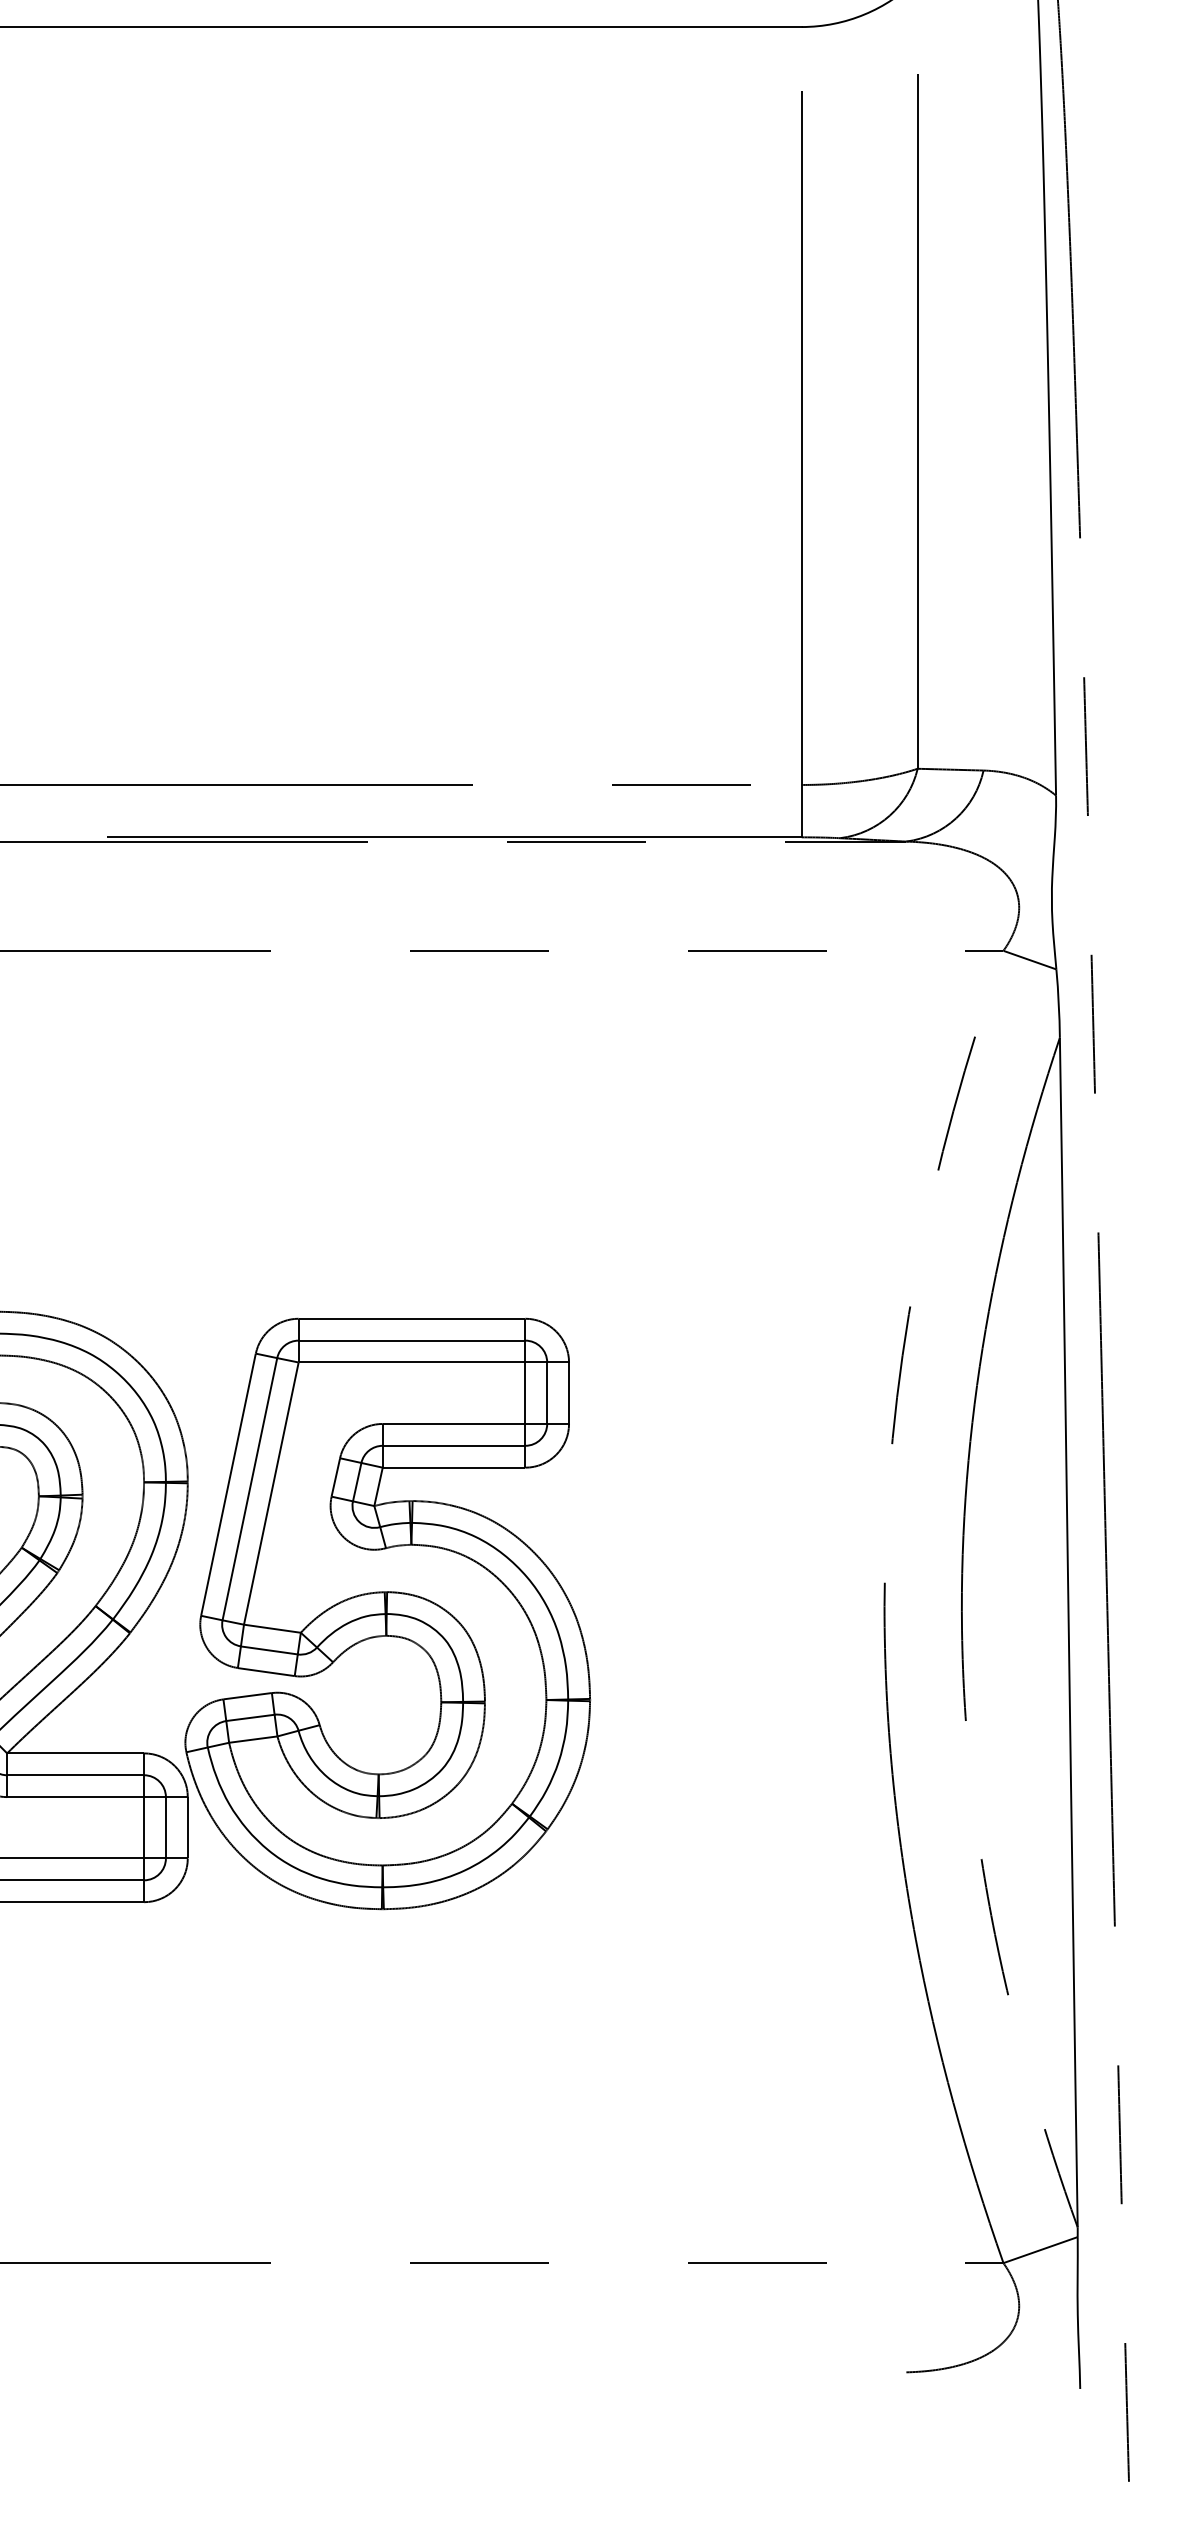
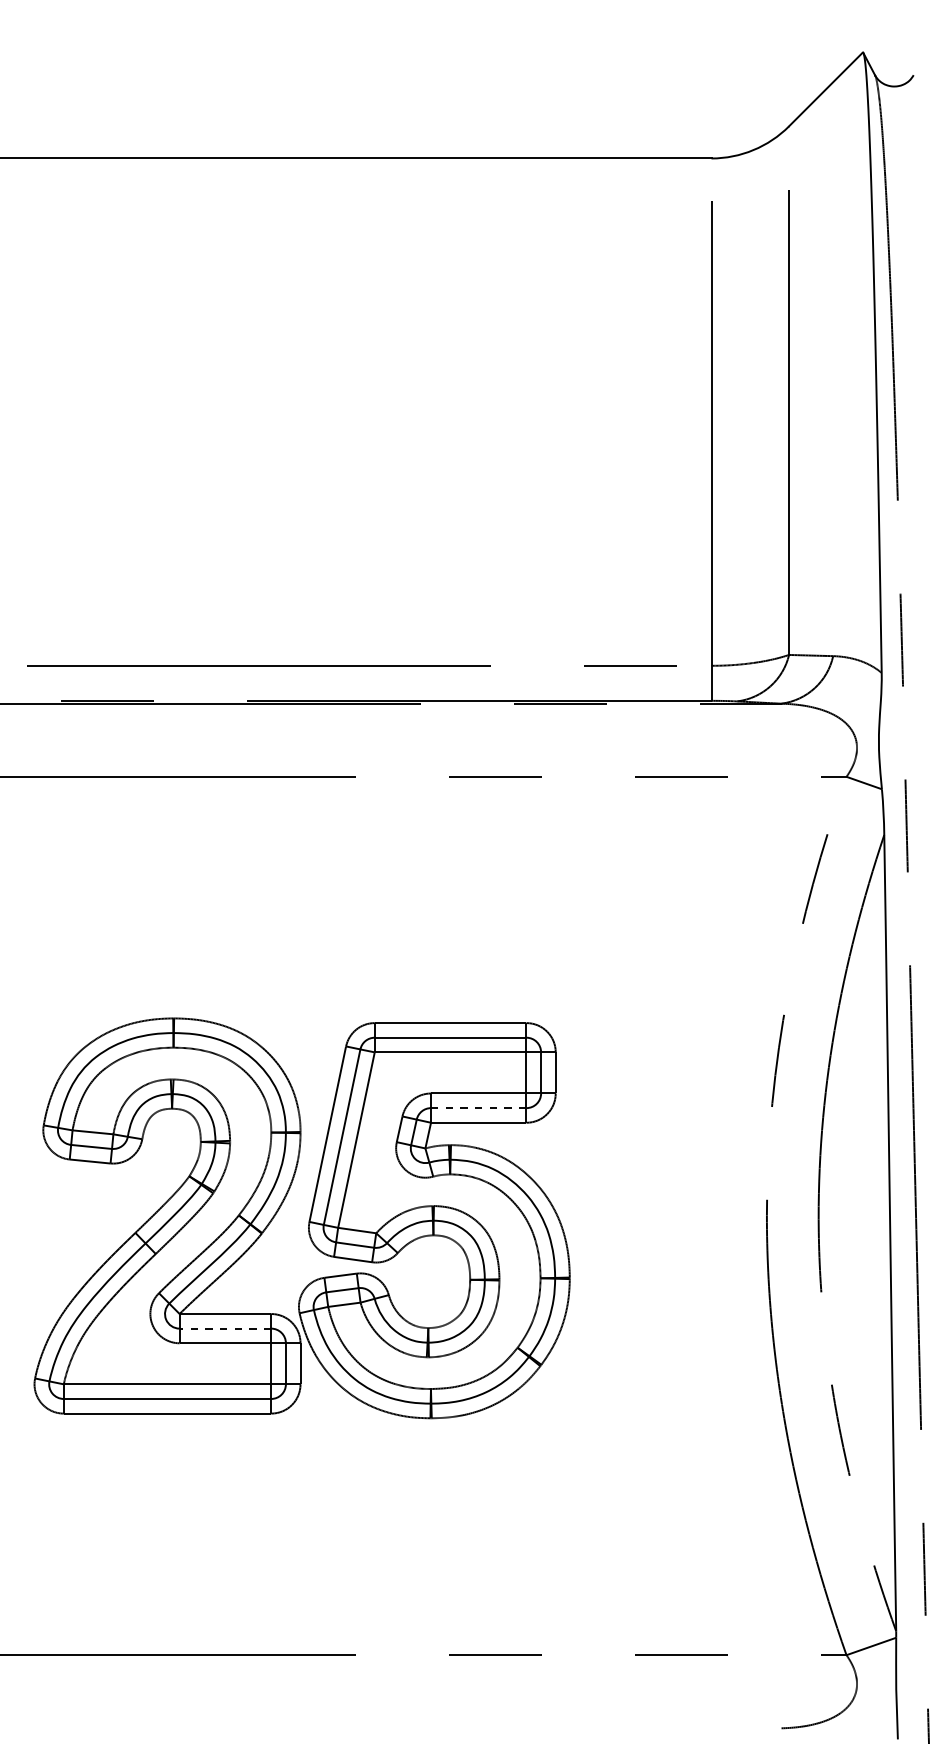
line: (453, 1446) -> (478, 1108), solid -> dashed
line: (75, 1775) -> (225, 1328), solid -> dashed

